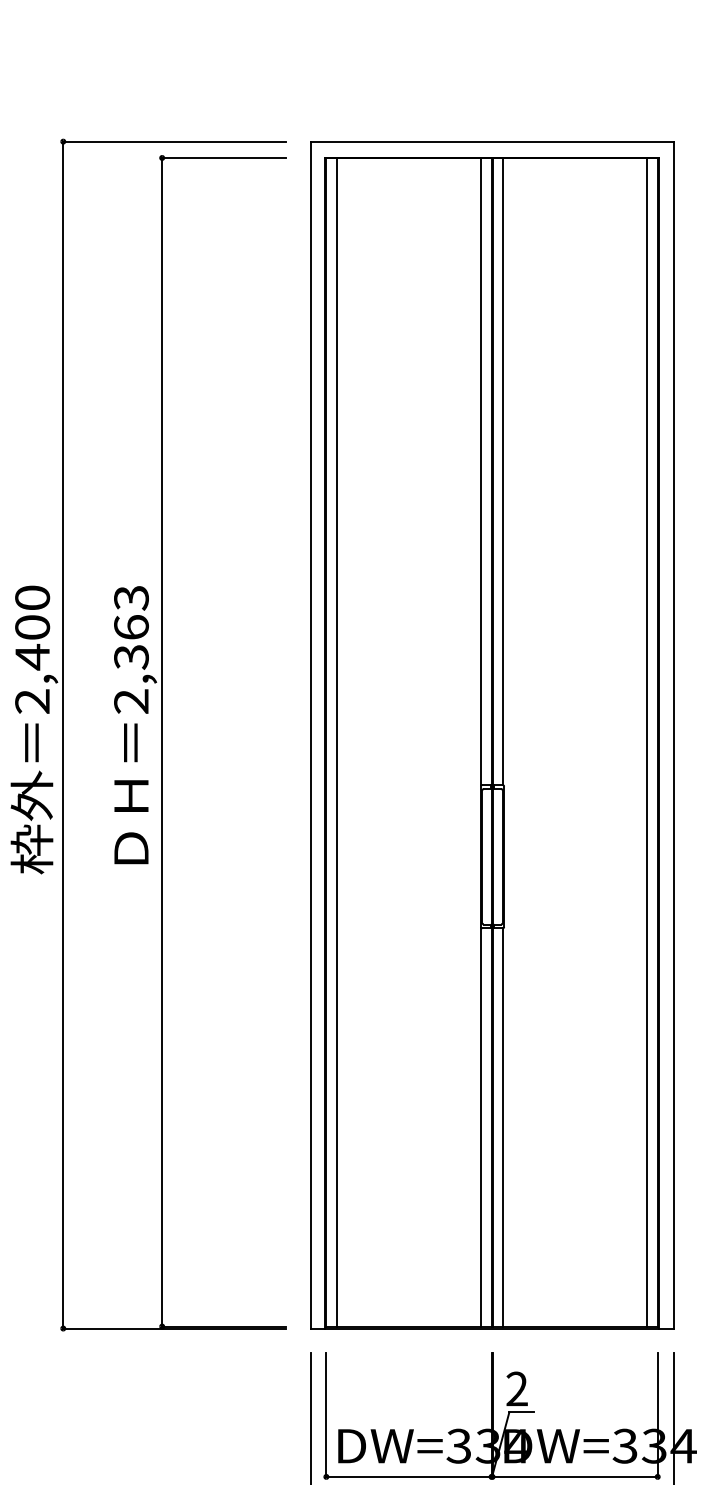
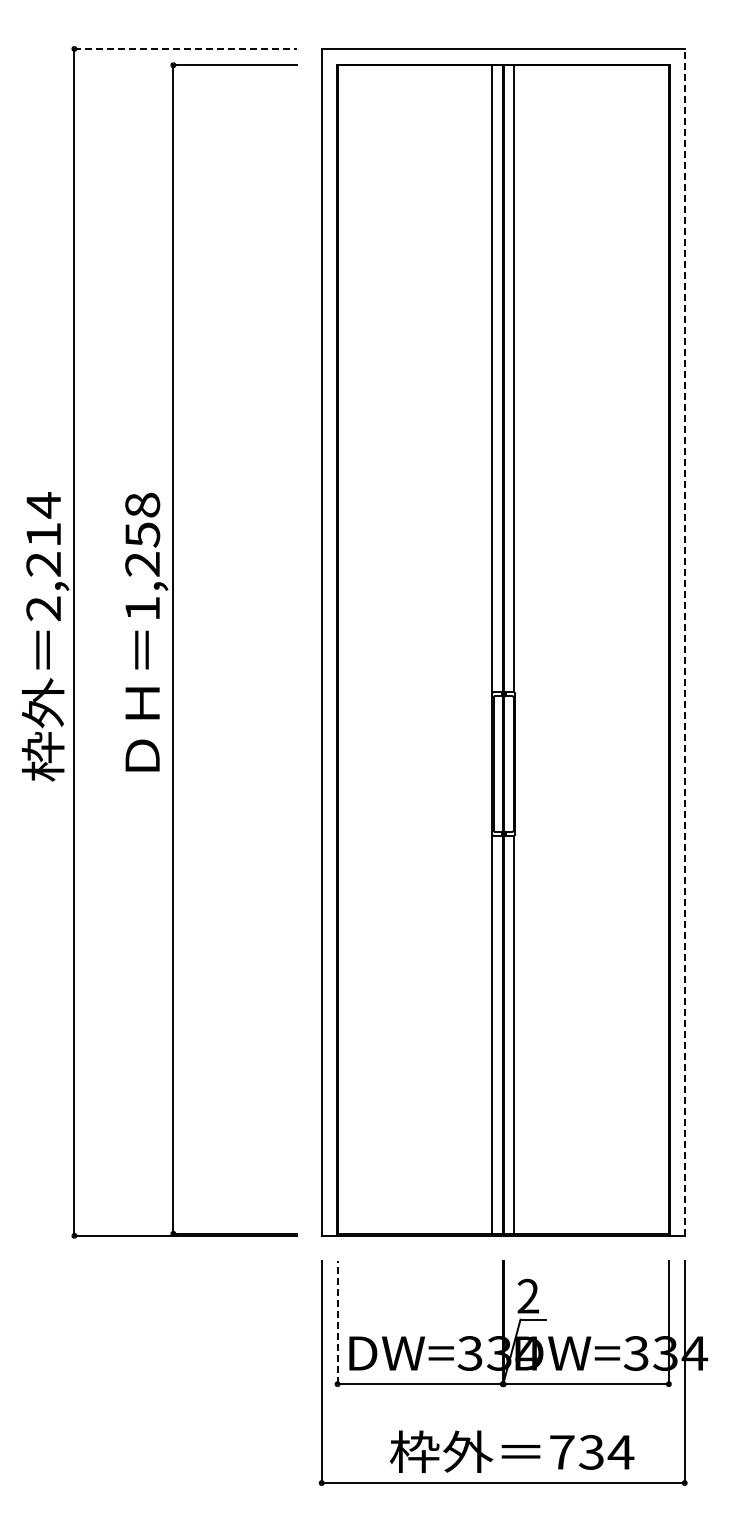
line: (175, 141) -> (186, 48), solid -> dashed
text: (32, 627) -> (43, 534), 2,400 -> 2,214
text: (131, 649) -> (142, 556), 2,363 -> 1,258
line: (673, 734) -> (684, 641), solid -> dashed
line: (336, 742) -> (347, 649), removed
line: (647, 742) -> (658, 649), removed
line: (326, 1415) -> (337, 1322), solid -> dashed

